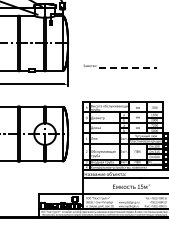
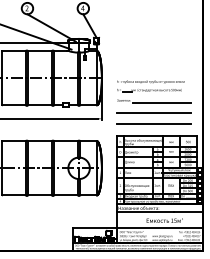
part: (116, 51) -> (150, 86), added
line: (128, 67) -> (162, 102), dashed -> solid
line: (119, 78) -> (153, 113), added
line: (119, 89) -> (153, 123), added

